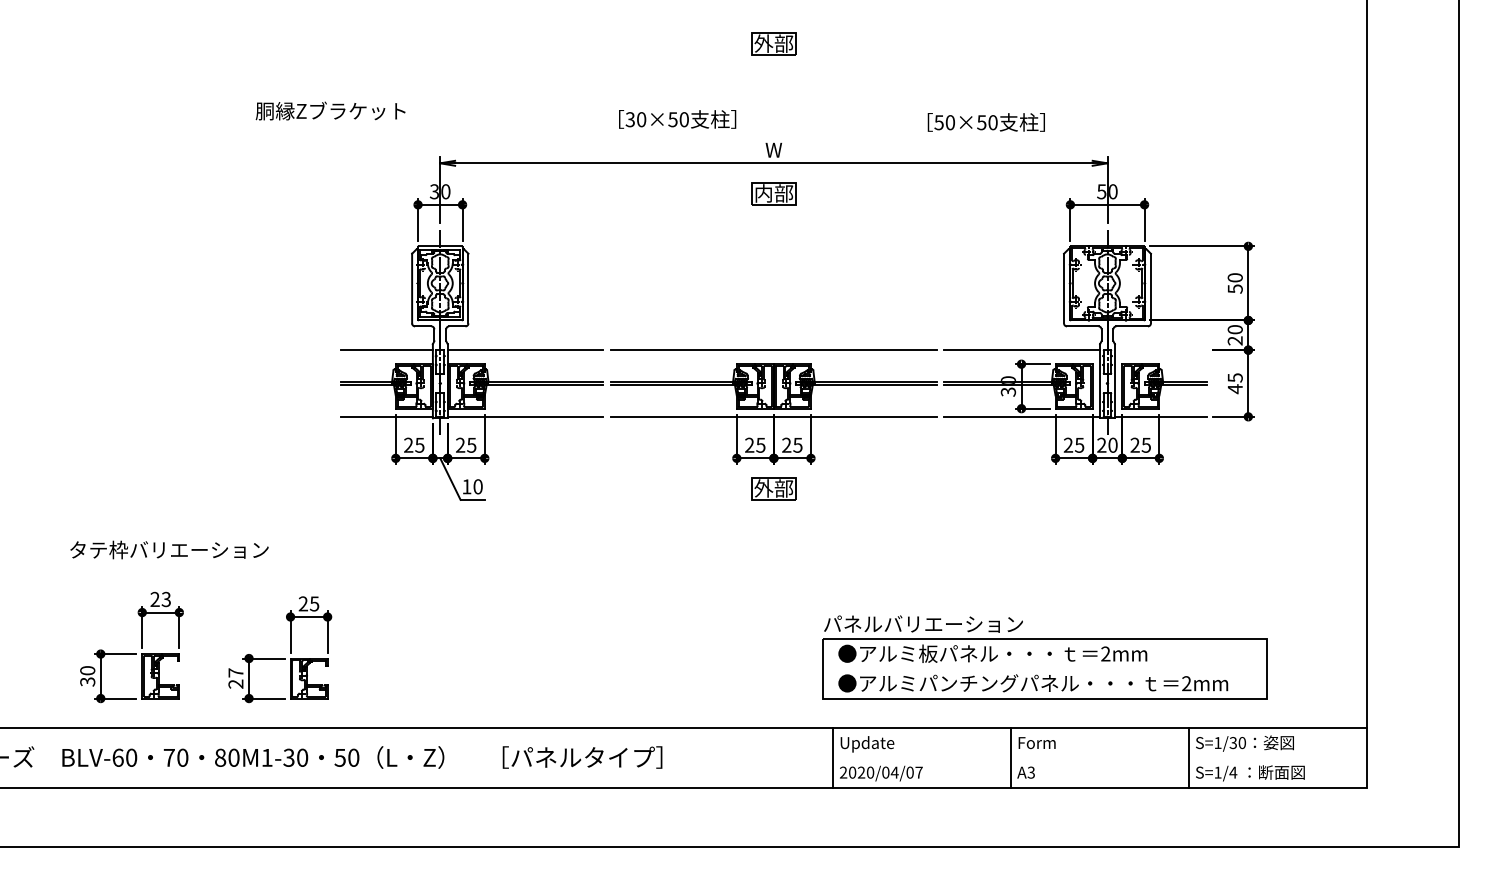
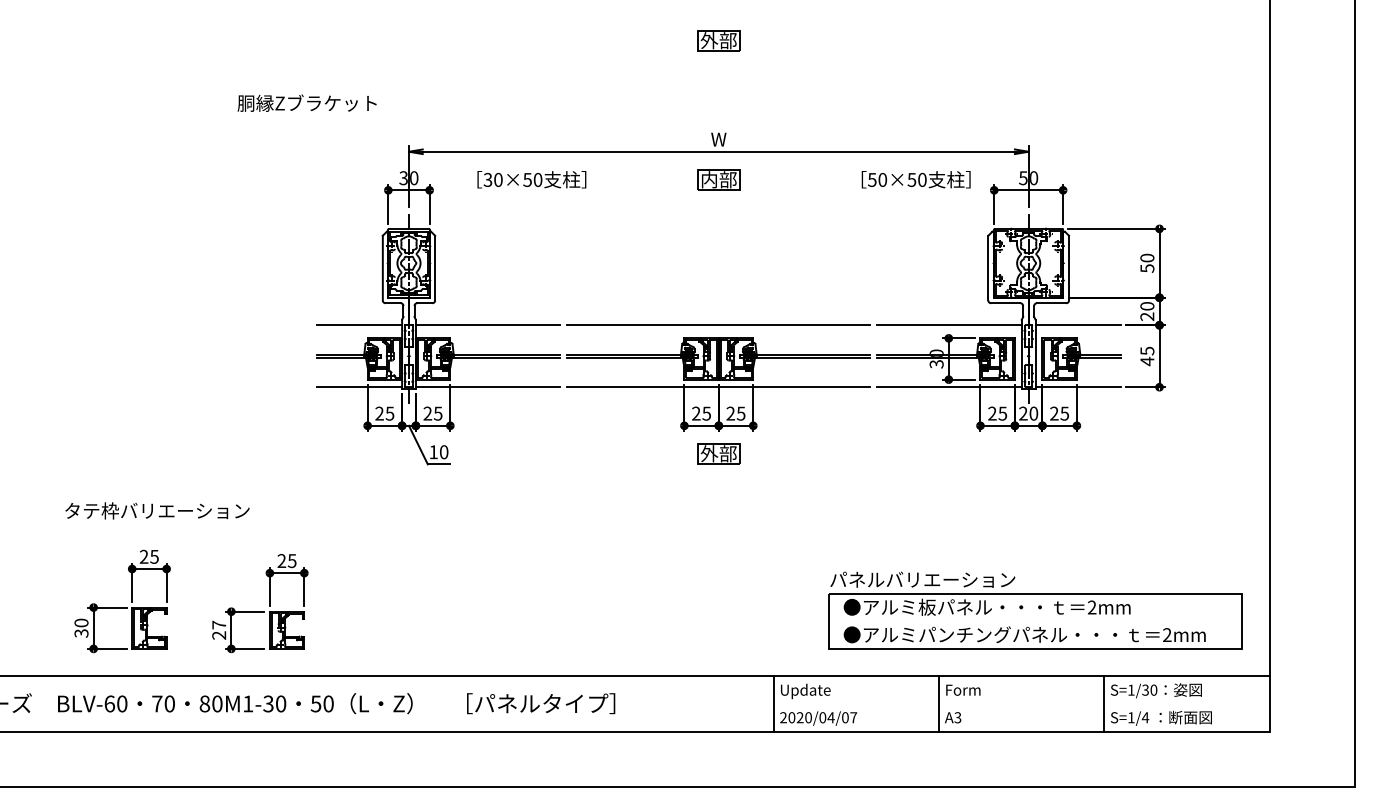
text: (677, 119) -> (531, 179), moved
text: (985, 122) -> (915, 179), moved
line: (1160, 350) -> (1077, 325), added
text: (166, 598) -> (154, 555), 23 -> 25
part: (1044, 657) -> (1035, 610), moved

